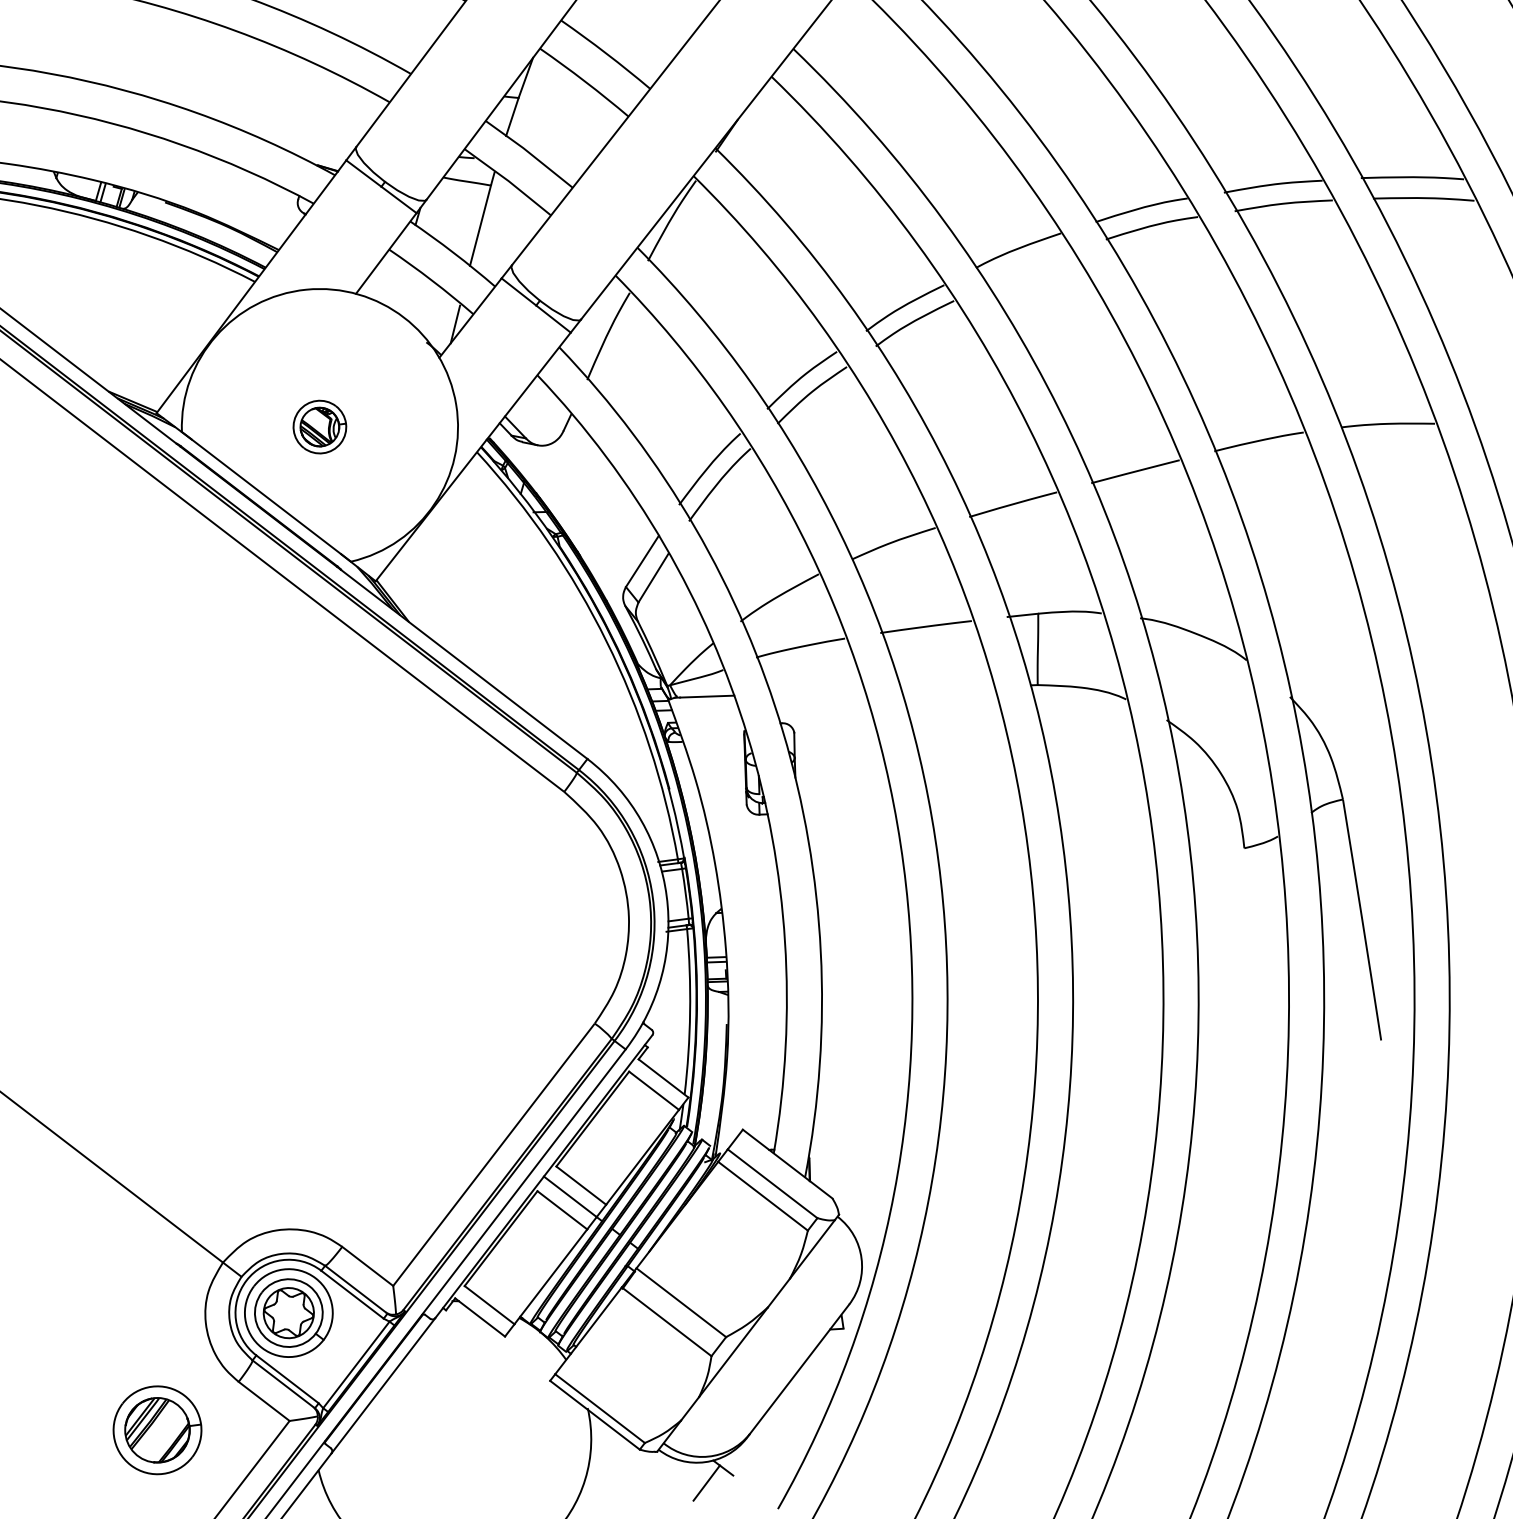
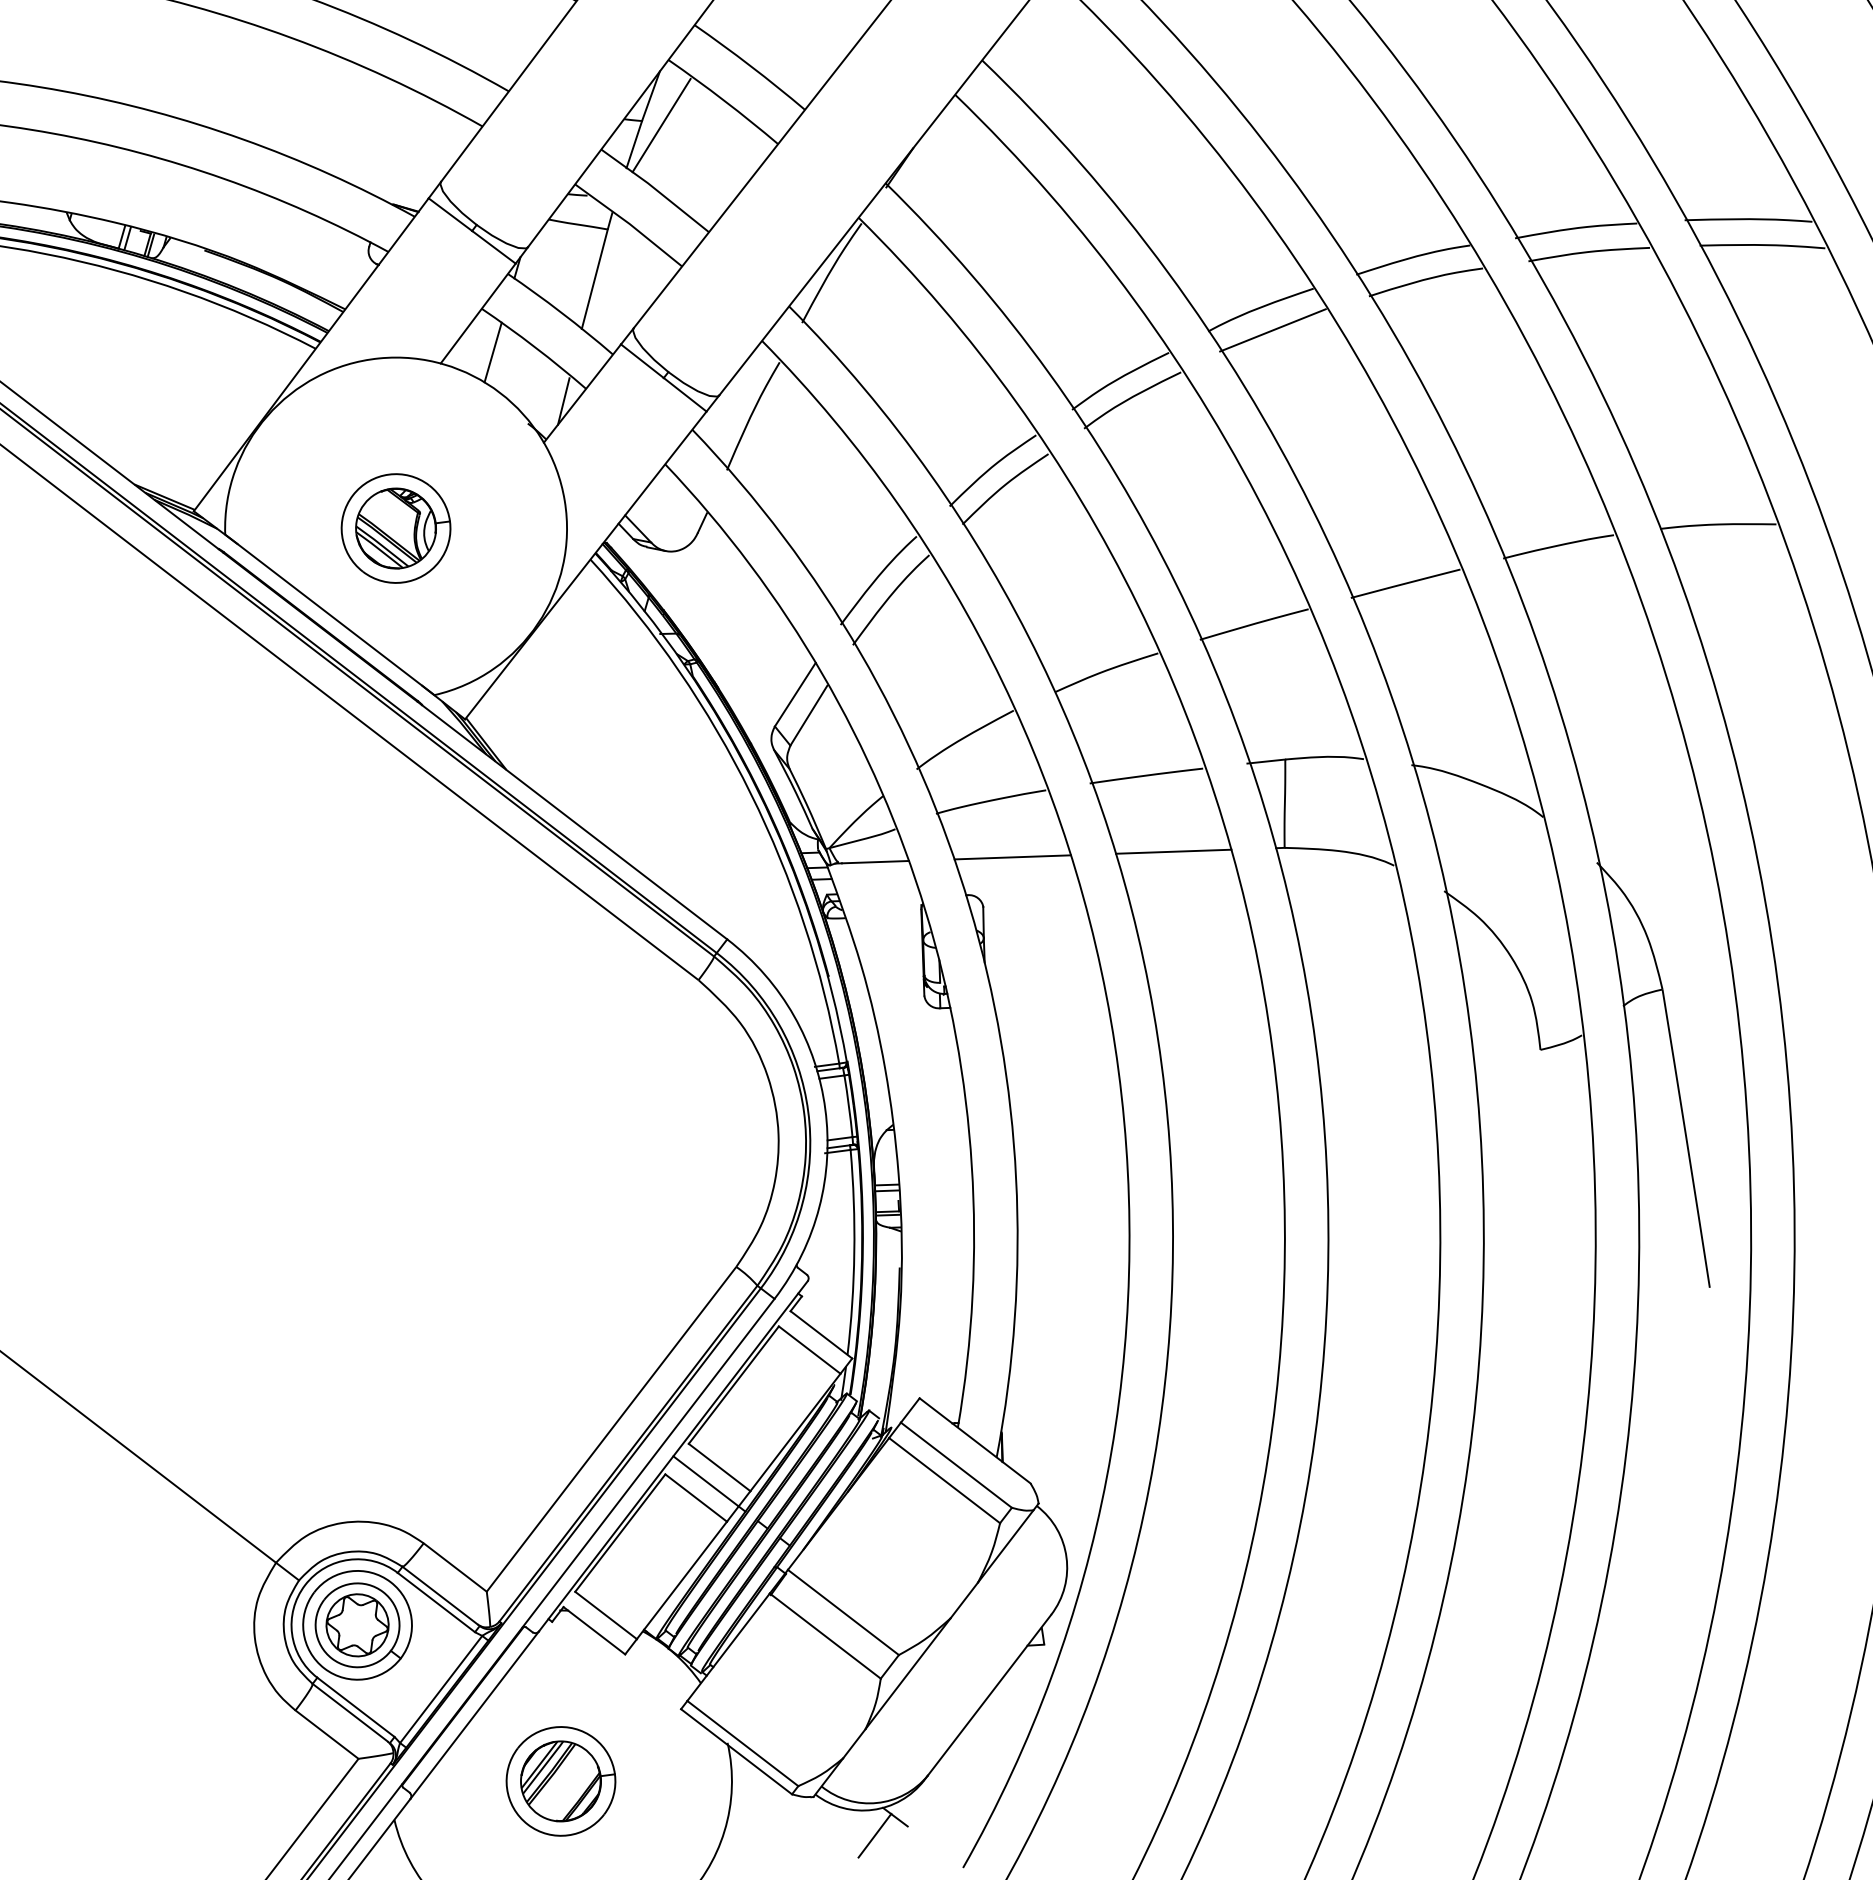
line: (534, 101) -> (661, 125), added
line: (1027, 267) -> (1272, 330), added
line: (397, 284) -> (492, 352), added
part: (319, 427) -> (395, 528), size x1.67
line: (947, 688) -> (1173, 851), added
line: (817, 692) -> (1012, 857), added
part: (157, 1430) -> (560, 1781), moved

